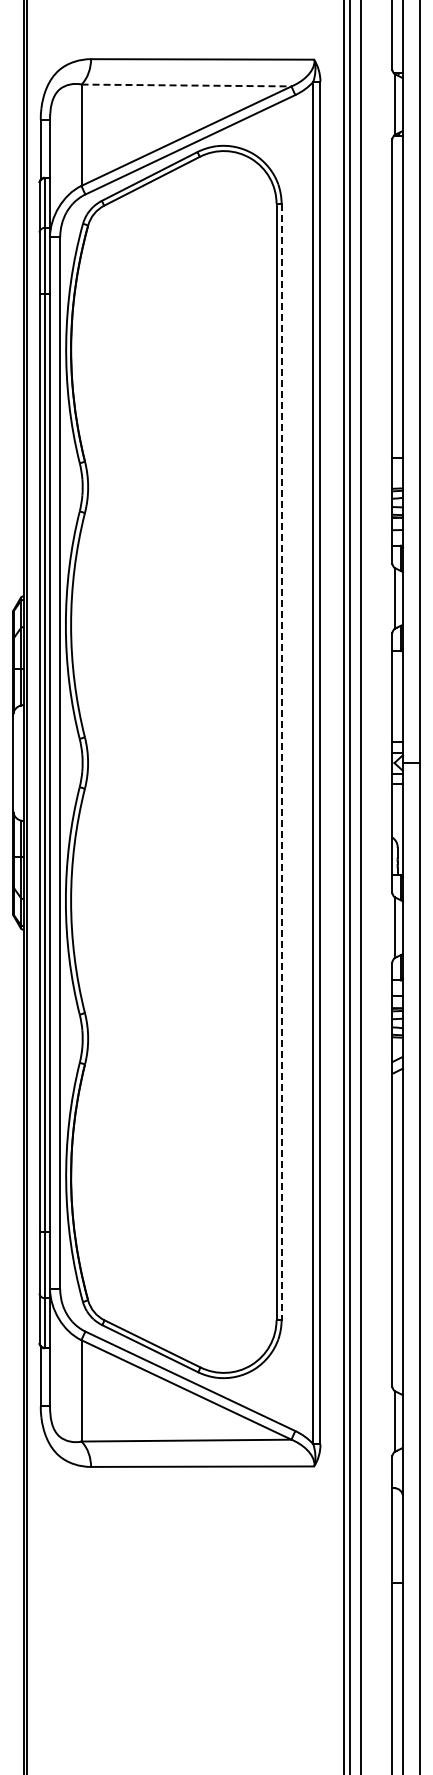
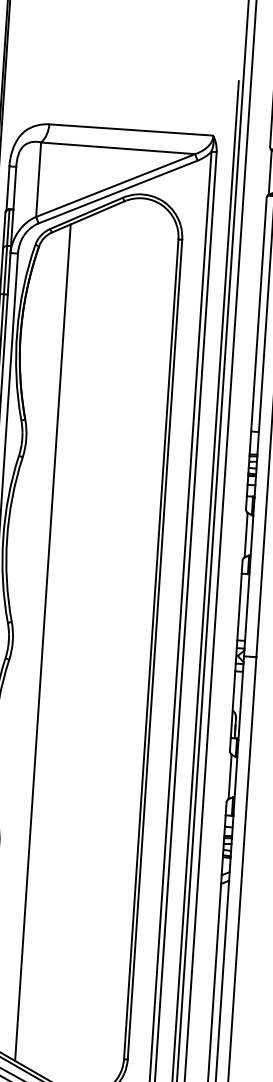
line: (186, 85) -> (118, 148), dashed -> solid
line: (129, 762) -> (43, 642), added
line: (281, 762) -> (154, 650), dashed -> solid

